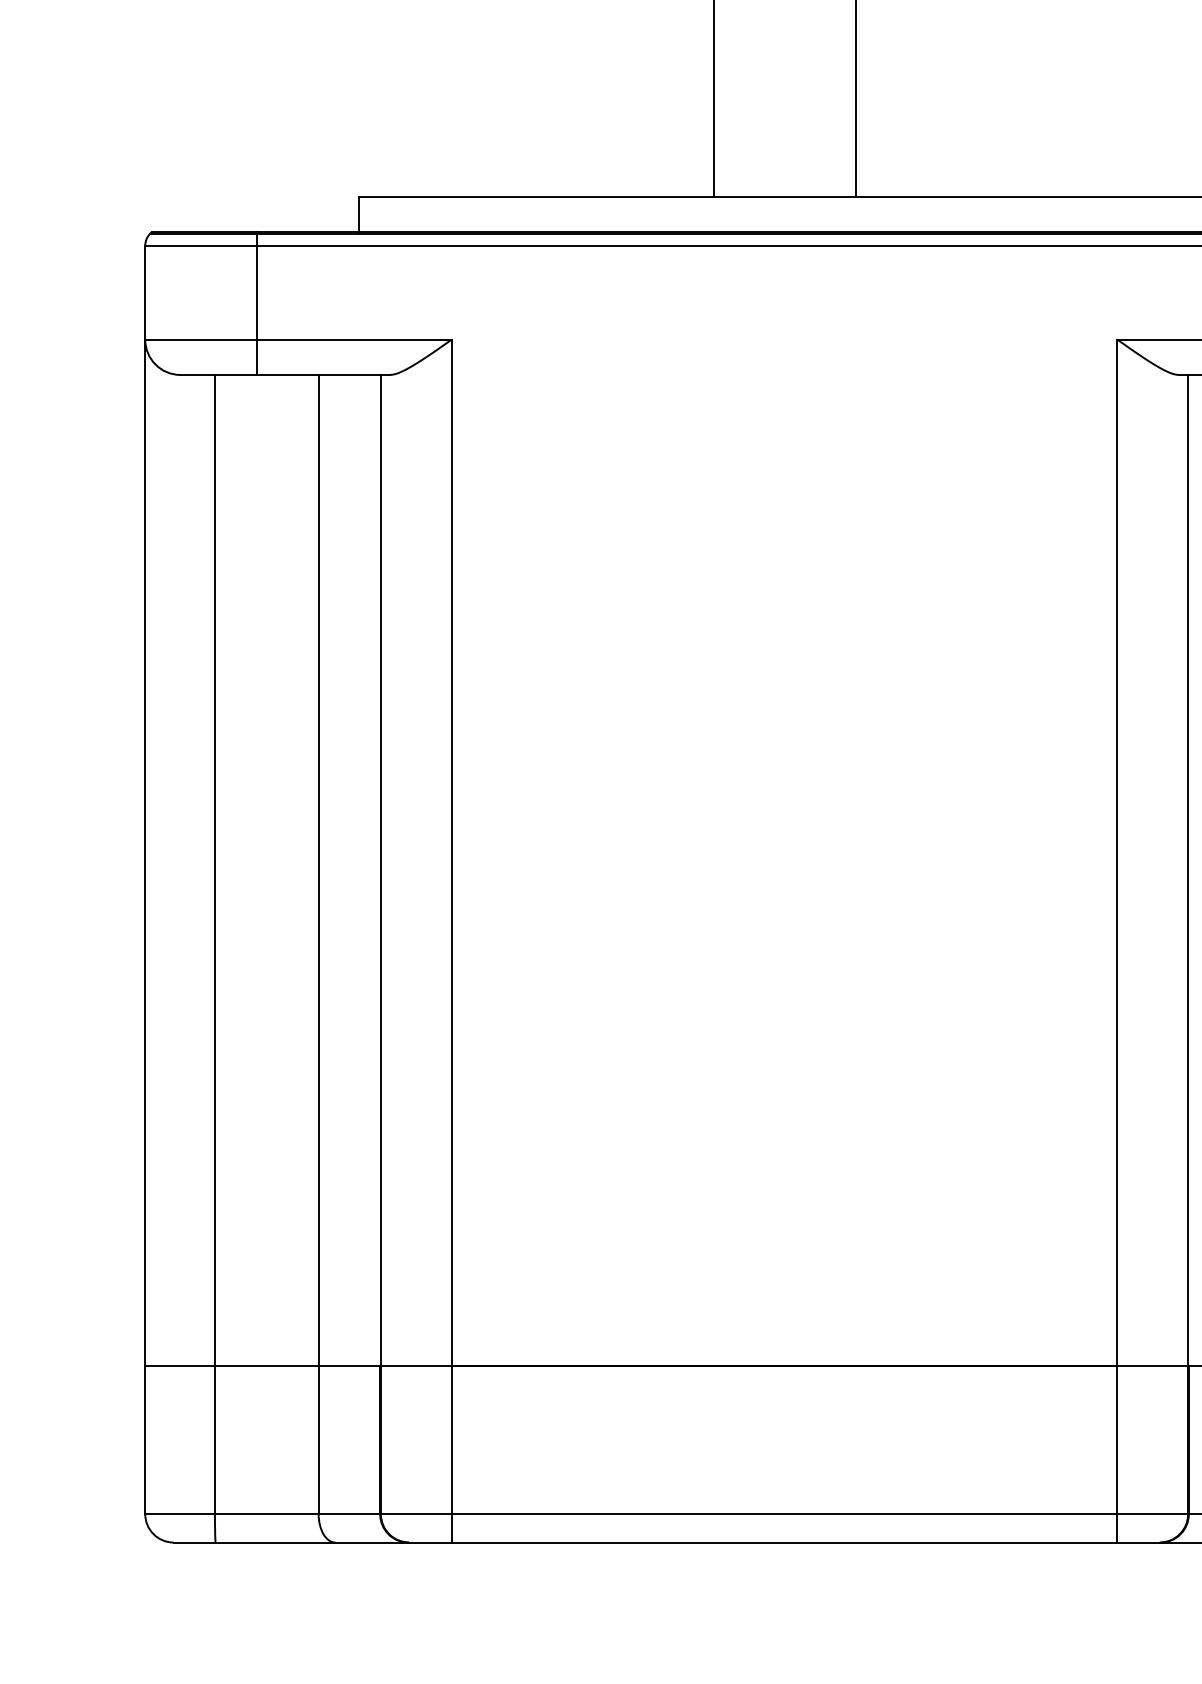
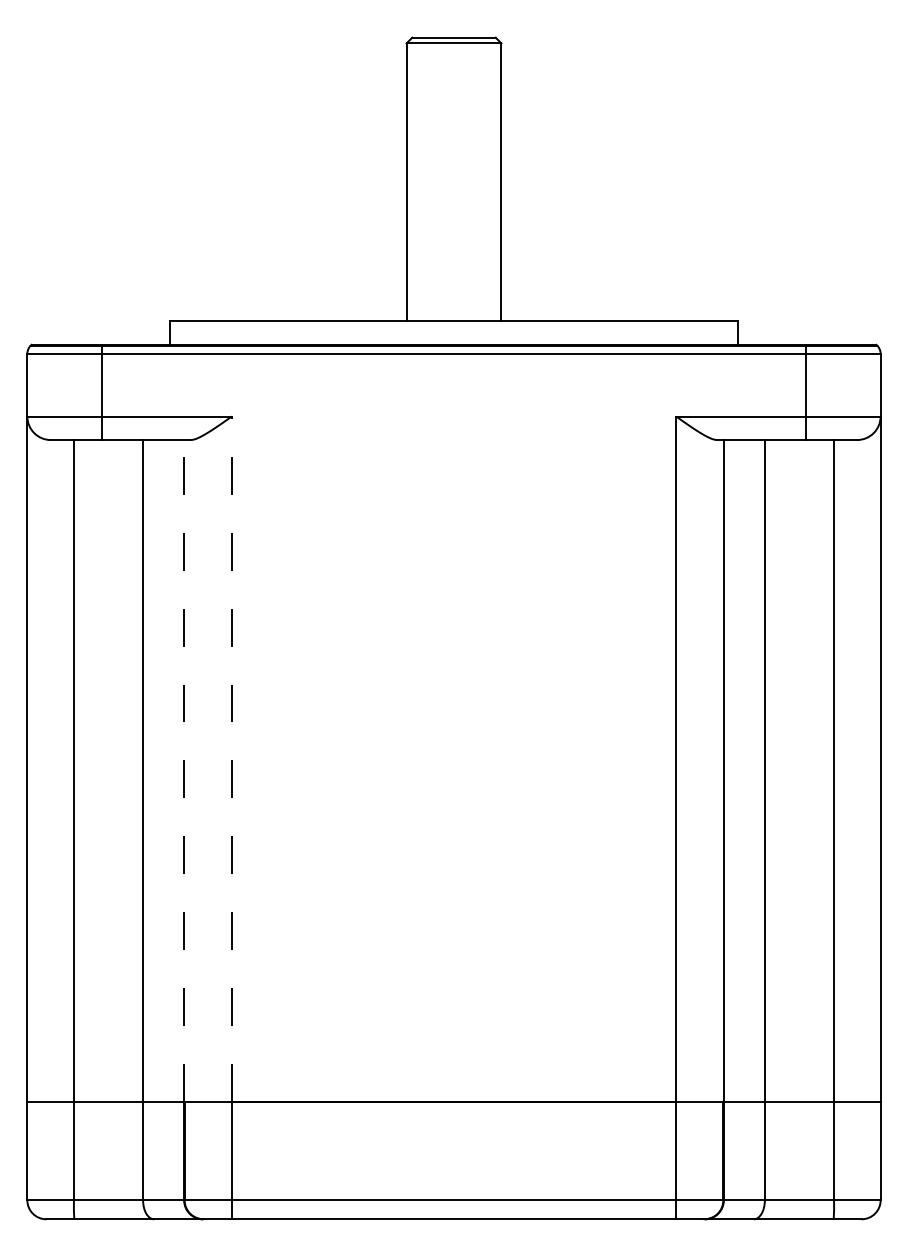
line: (451, 853) -> (231, 759), solid -> dashed
line: (380, 870) -> (184, 770), solid -> dashed

